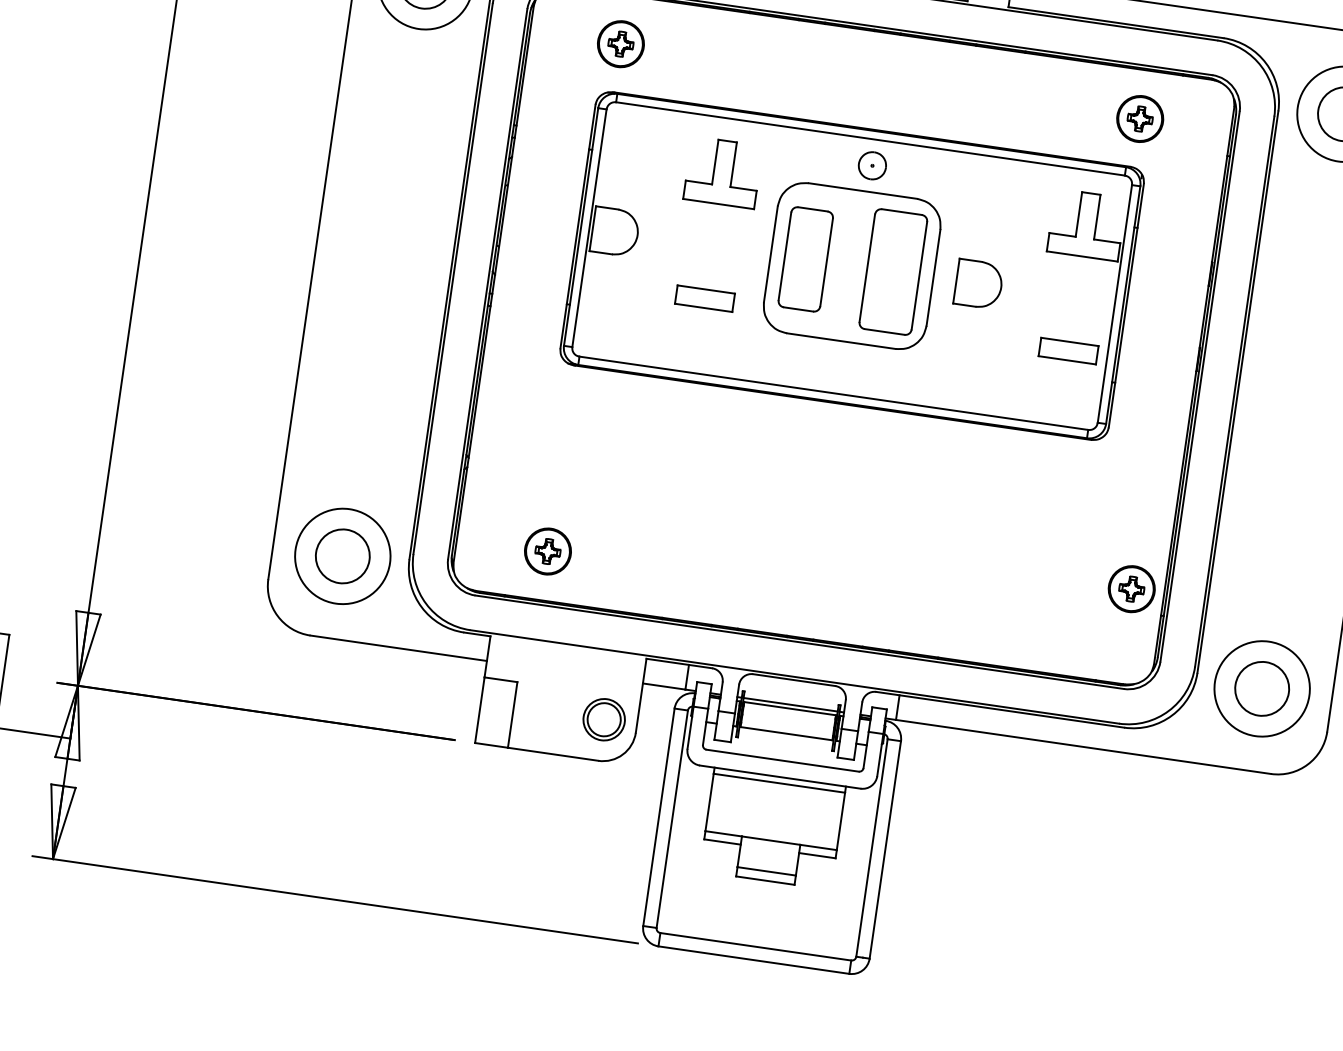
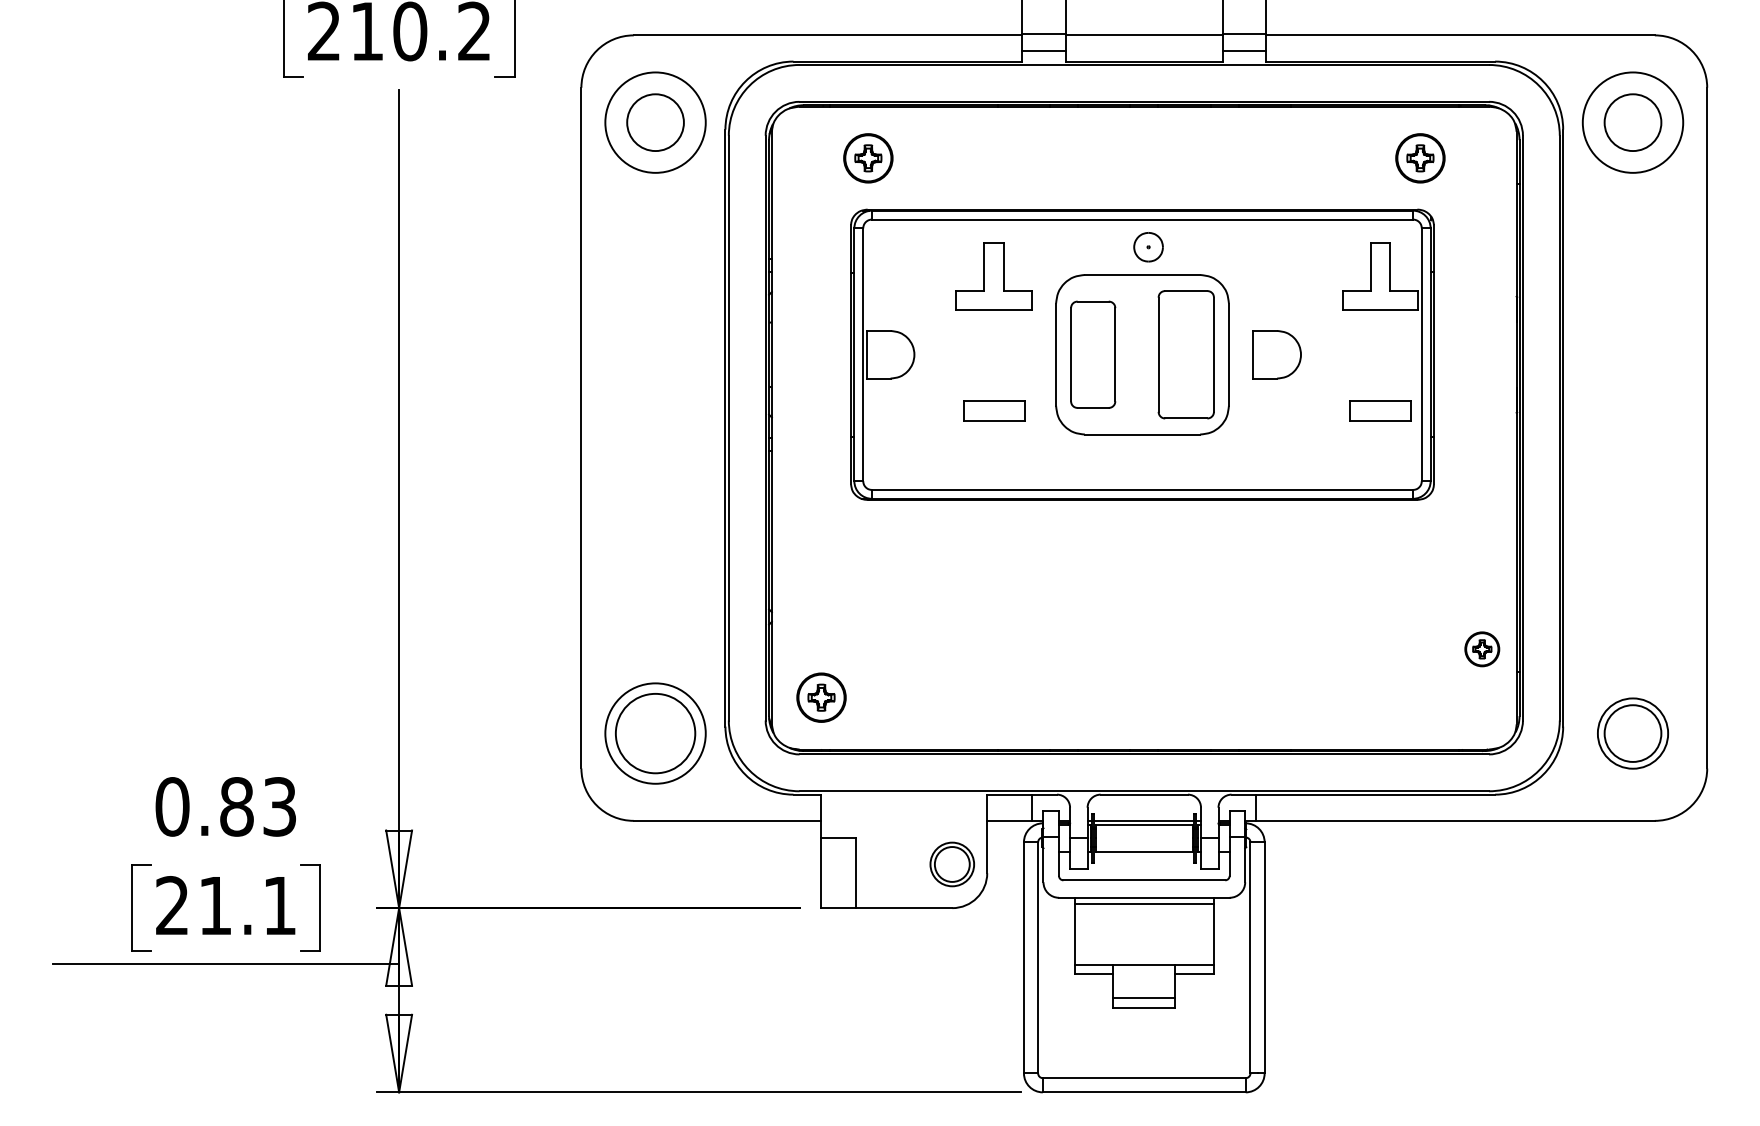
part: (547, 551) -> (821, 697), moved
circle: (342, 556) -> (655, 733), size x1.4
part: (1132, 589) -> (1482, 649), size x0.7
circle: (1261, 688) -> (1632, 733), size x0.7

